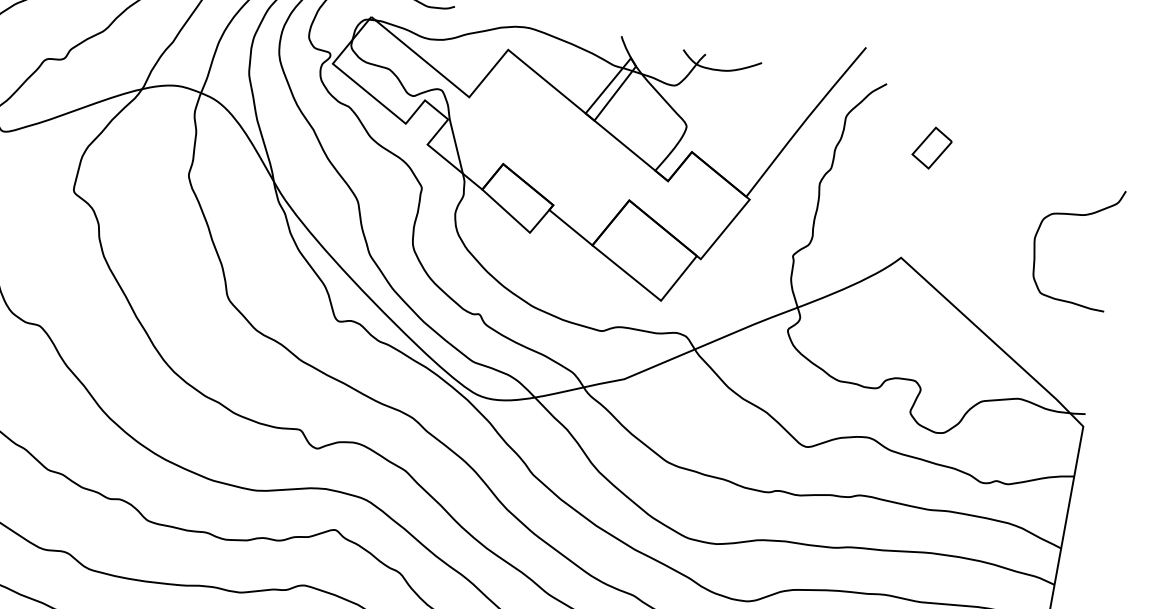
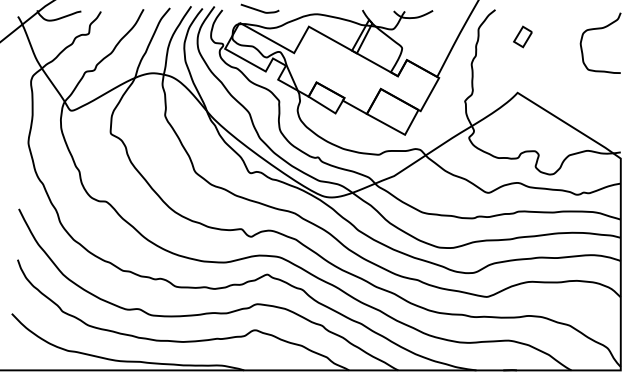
curve: (1079, 217) -> (600, 29), moved

